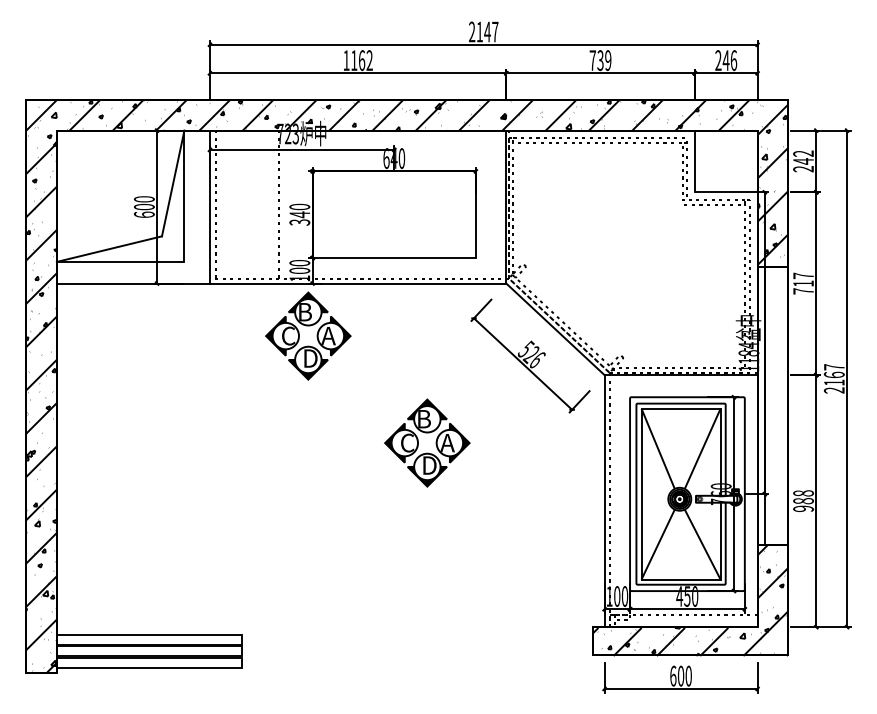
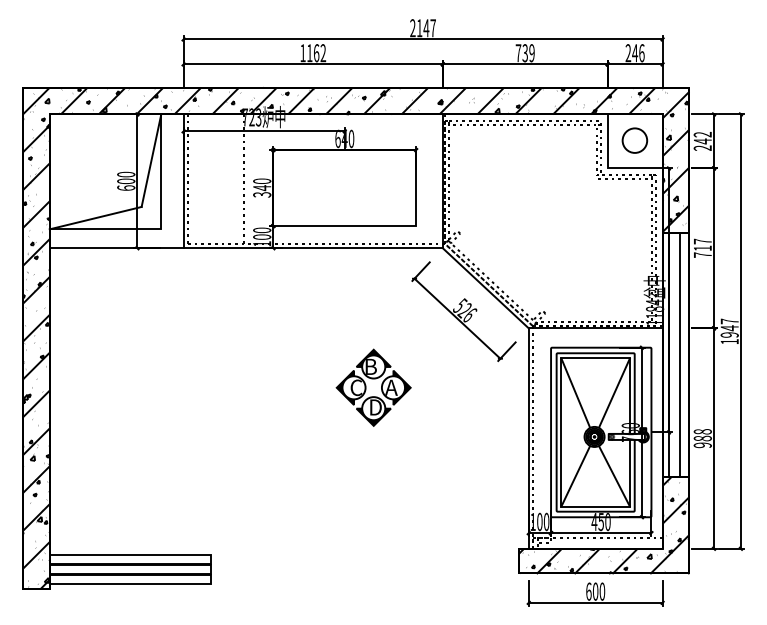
circle: (725, 160) -> (634, 140), added
part: (316, 335) -> (276, 293), removed
text: (833, 382) -> (729, 334), 2167 -> 1947
line: (777, 405) -> (680, 354), added

